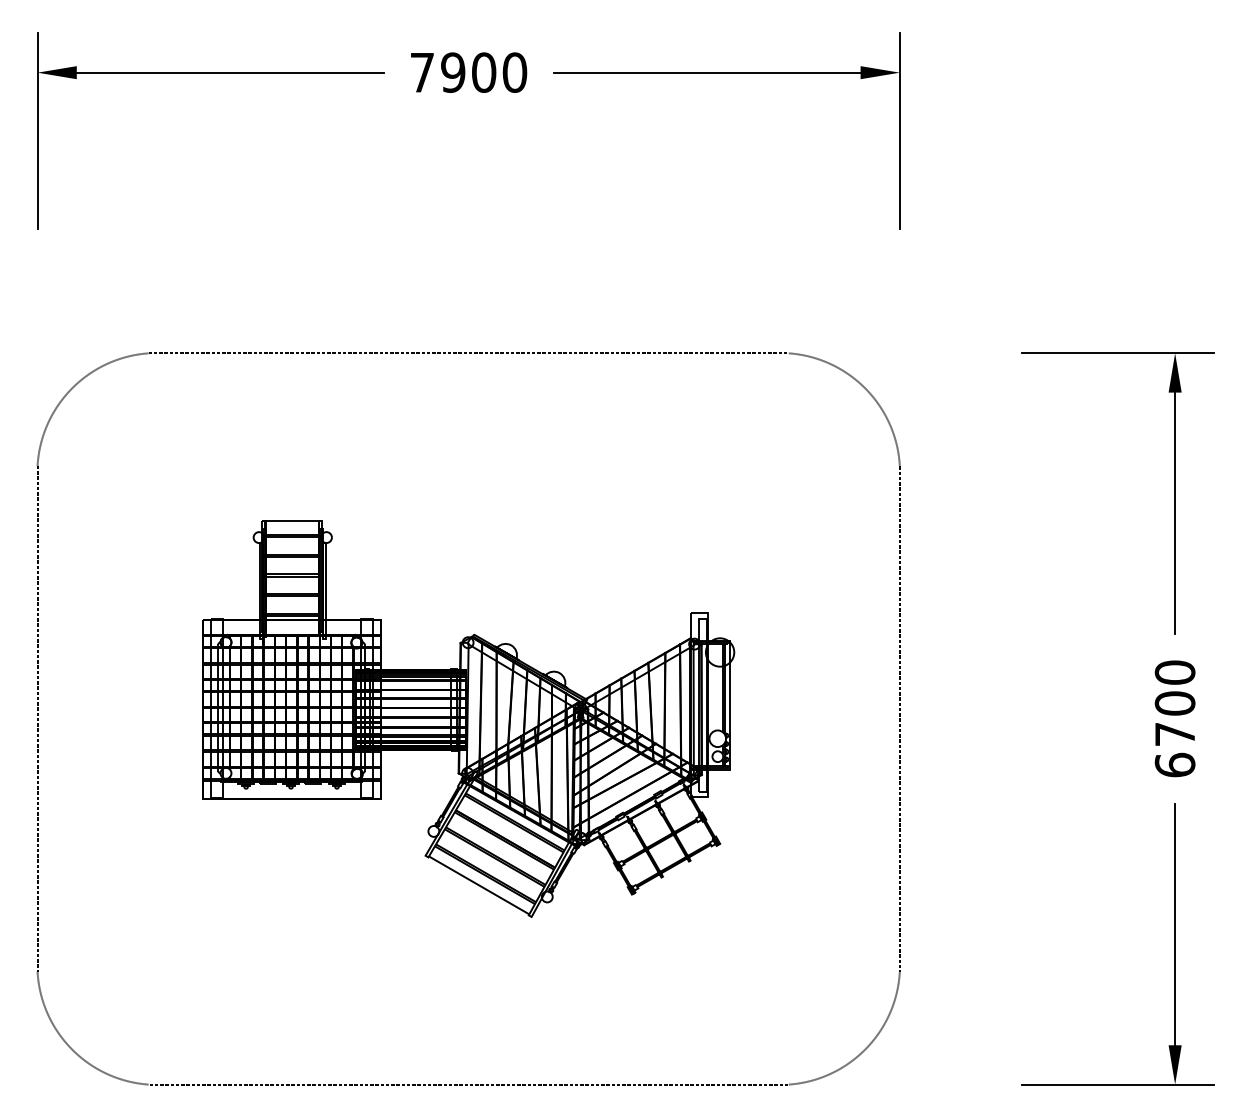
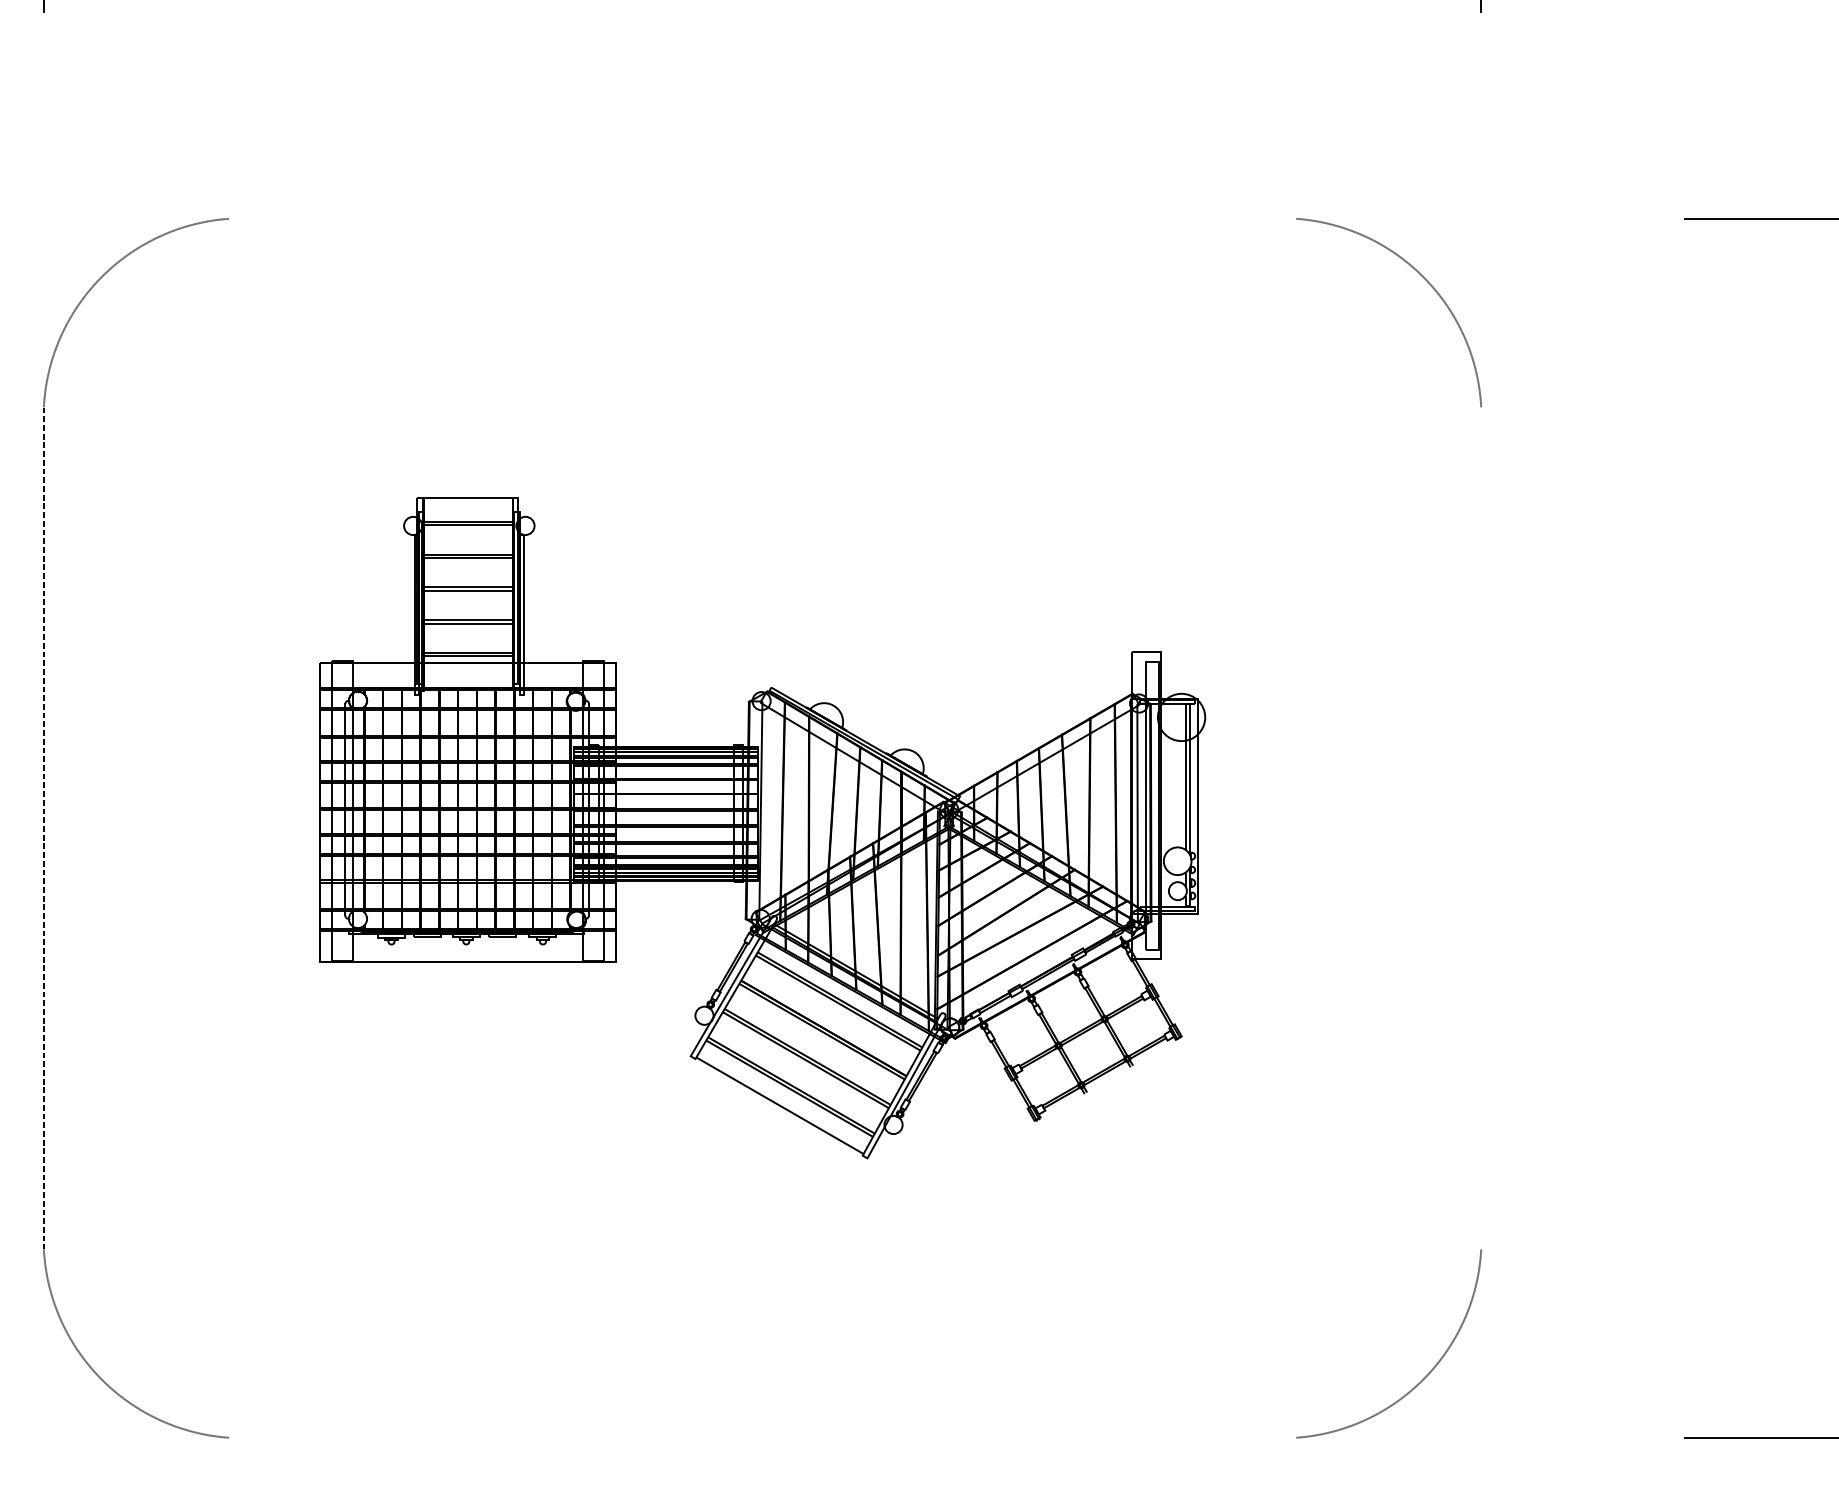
line: (468, 353) -> (762, 219), removed
line: (899, 718) -> (1480, 827), removed
line: (468, 1084) -> (762, 1437), removed

